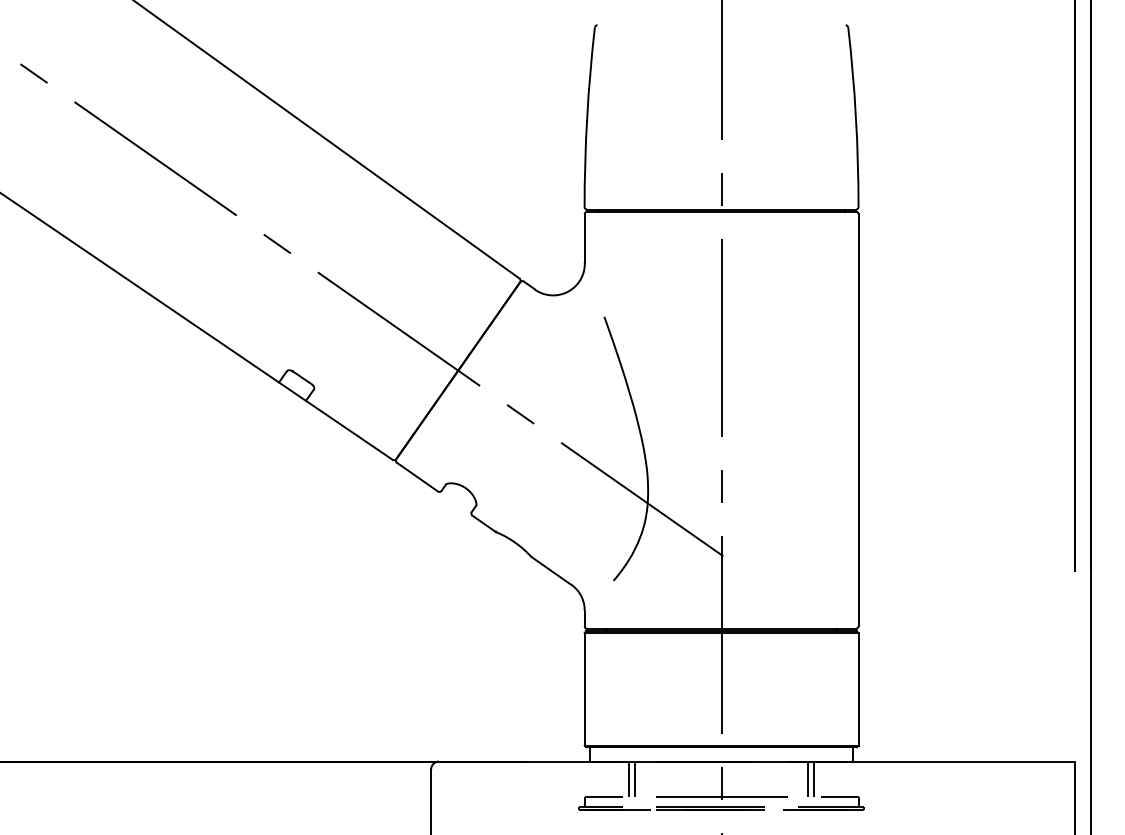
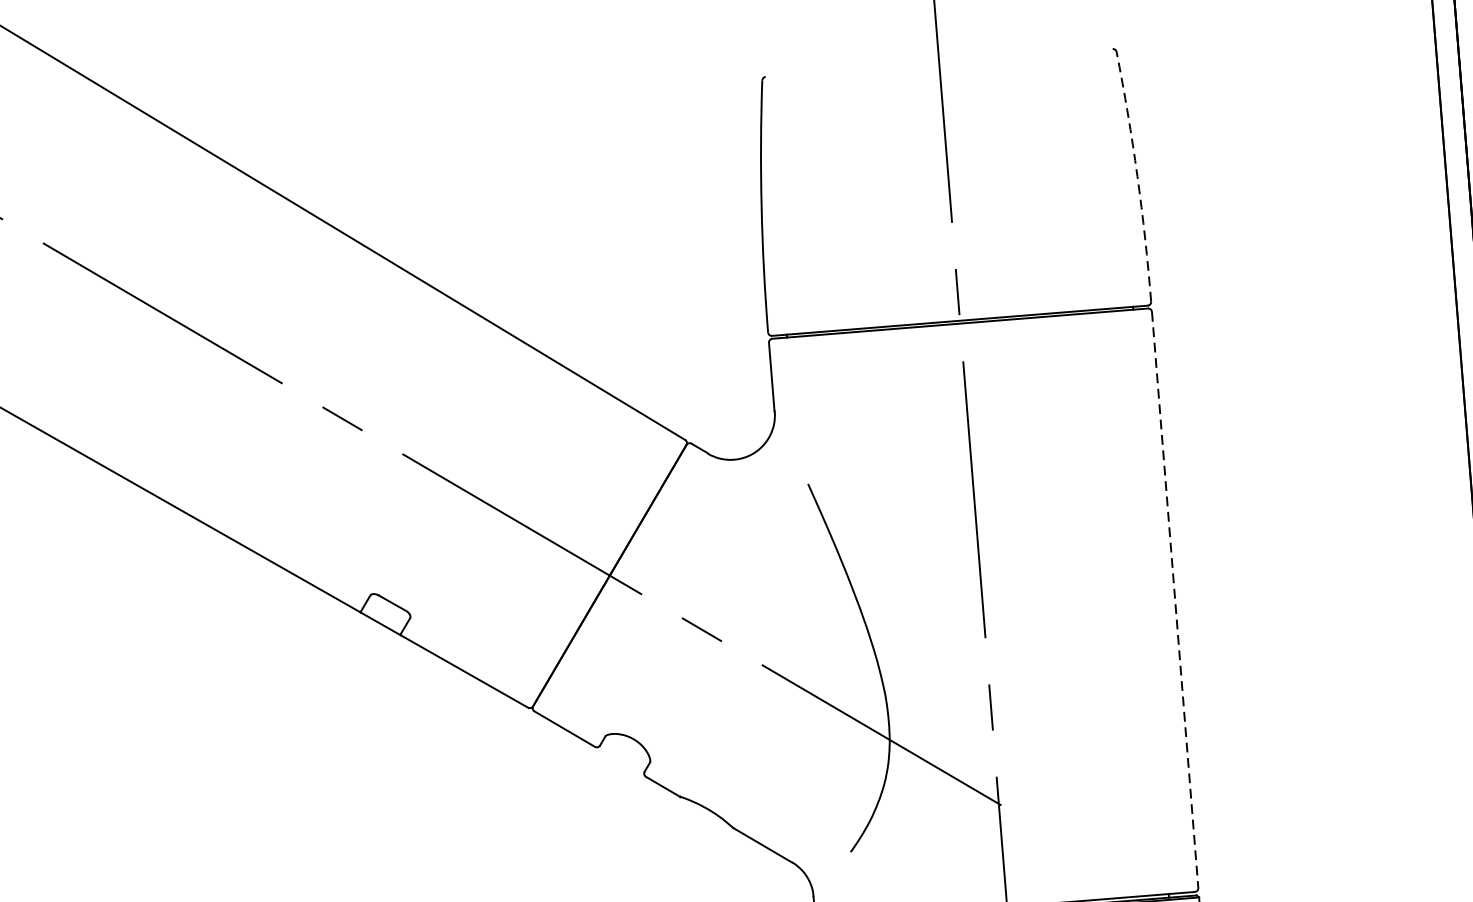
arc: (855, 117) -> (1136, 176), solid -> dashed
line: (858, 420) -> (1175, 600), solid -> dashed

